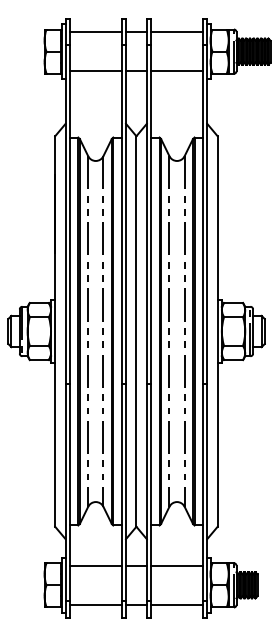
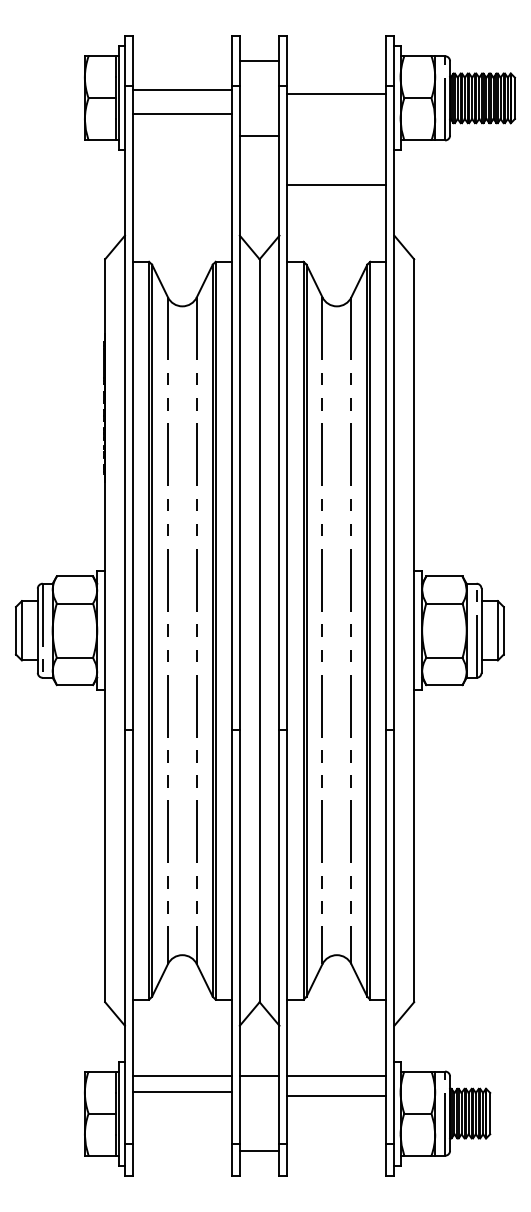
line: (95, 32) -> (181, 115), moved
line: (177, 32) -> (337, 94), moved
line: (95, 71) -> (181, 90), moved
line: (177, 71) -> (337, 185), moved
line: (95, 604) -> (181, 1091), moved
line: (177, 604) -> (337, 1094), moved

